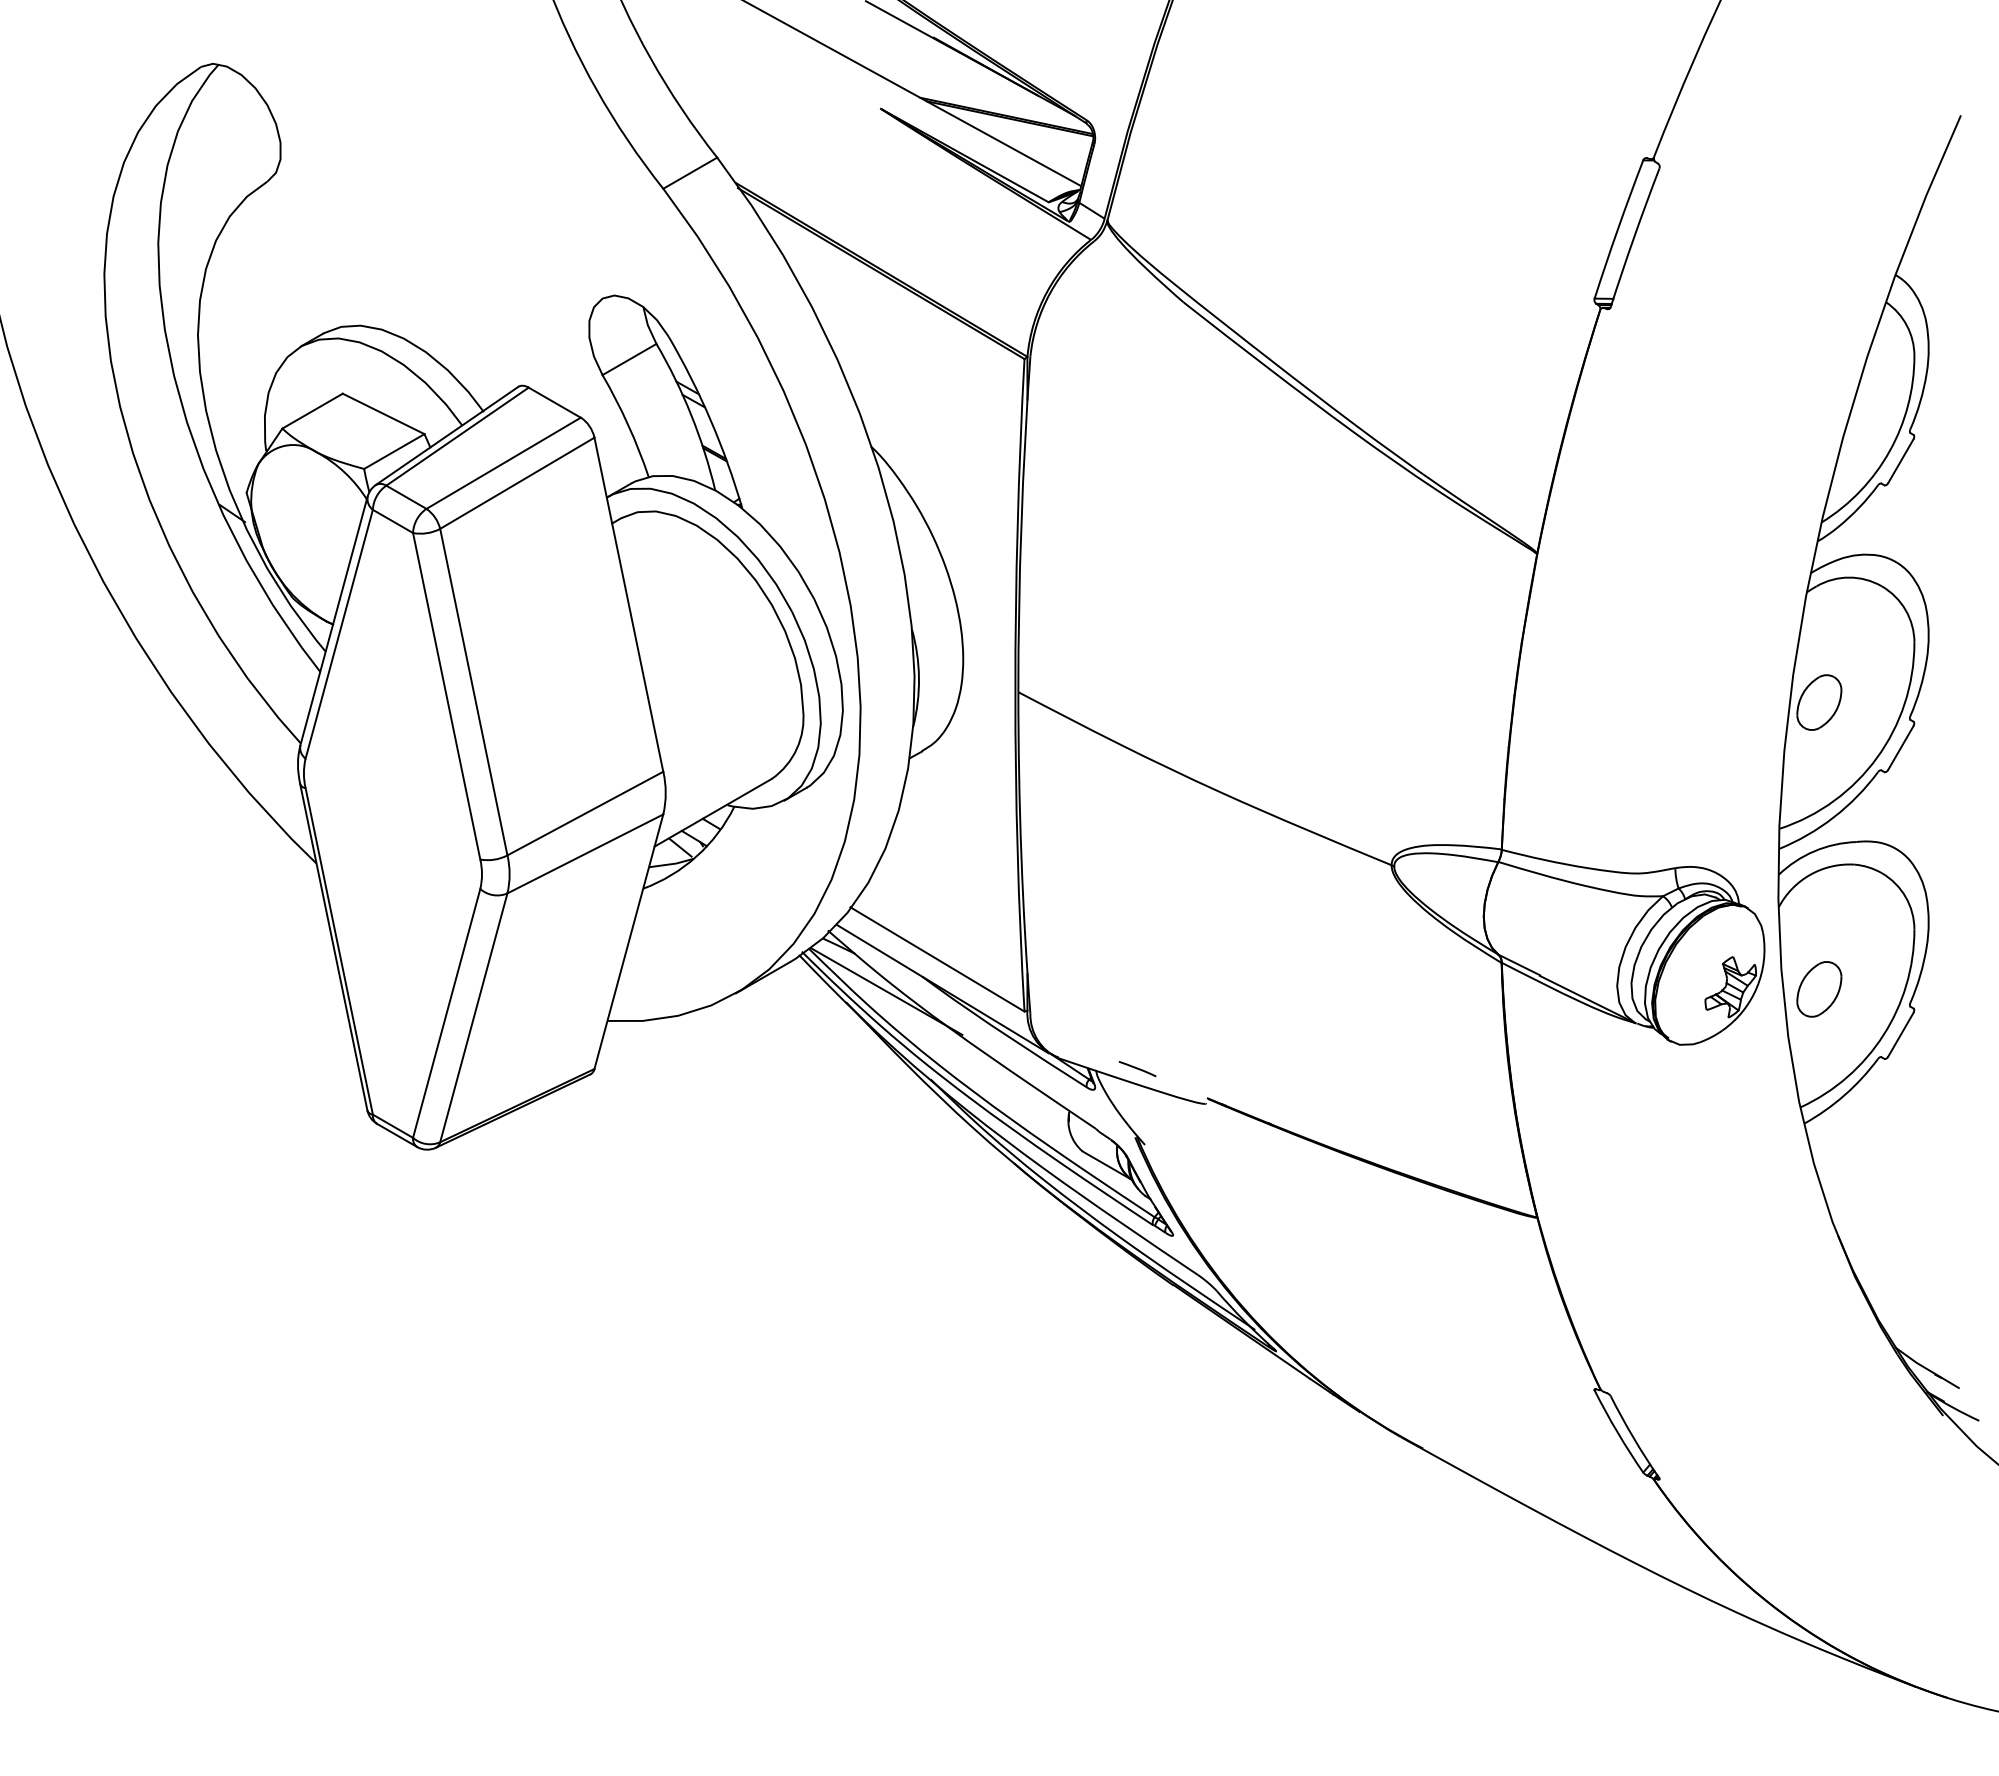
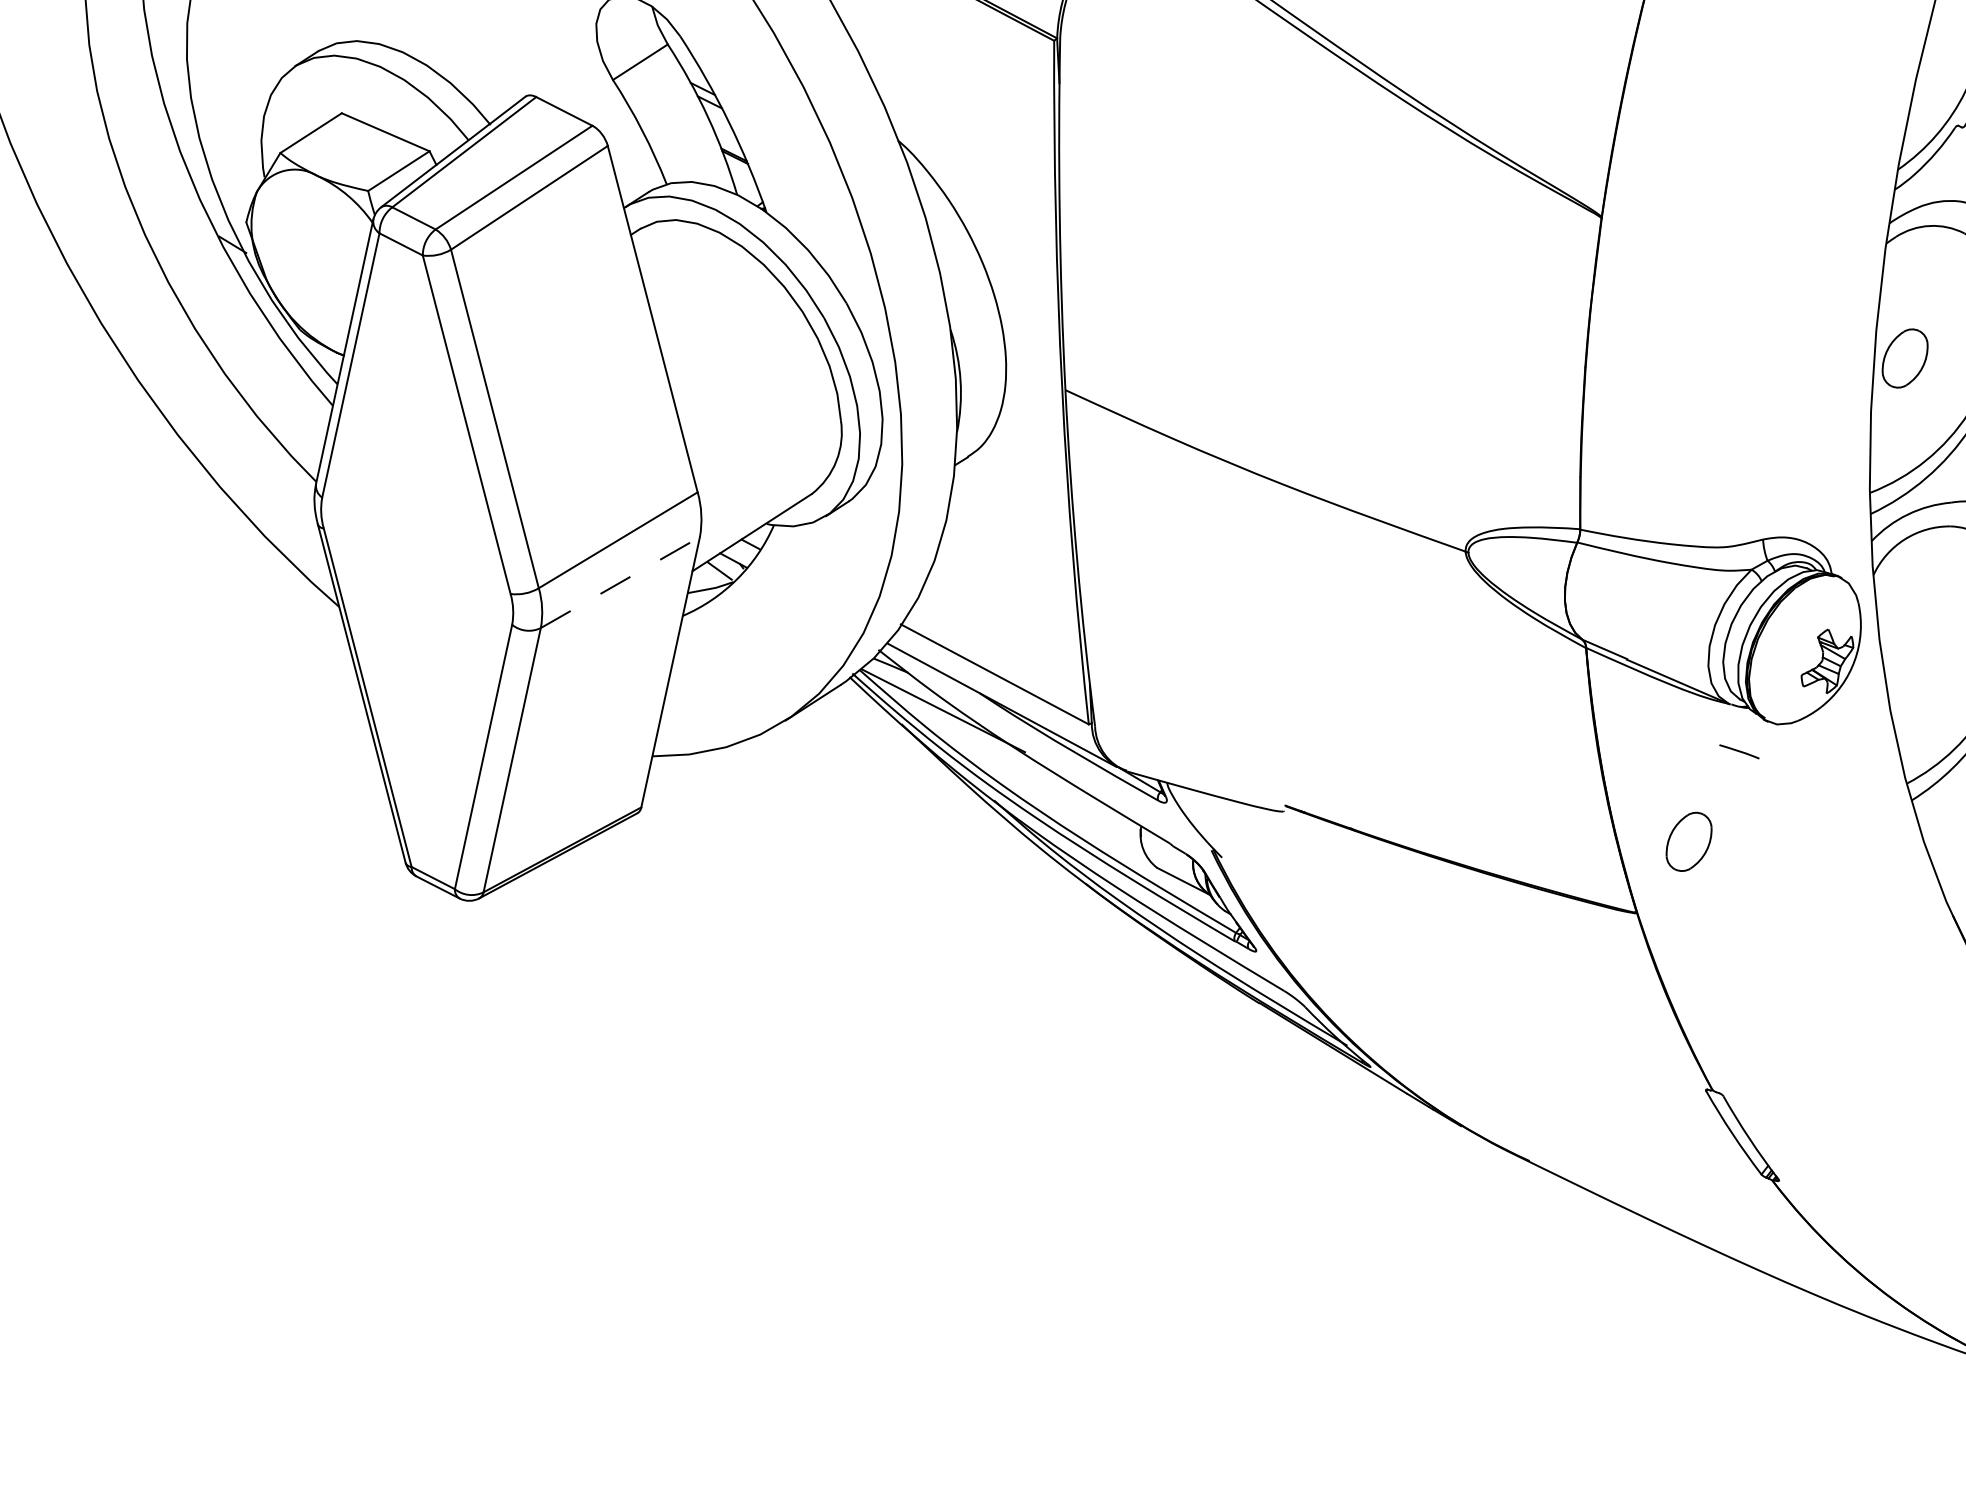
line: (585, 853) -> (620, 582), solid -> dashed
part: (1819, 989) -> (1689, 842), moved
line: (1137, 1069) -> (1739, 752), moved

